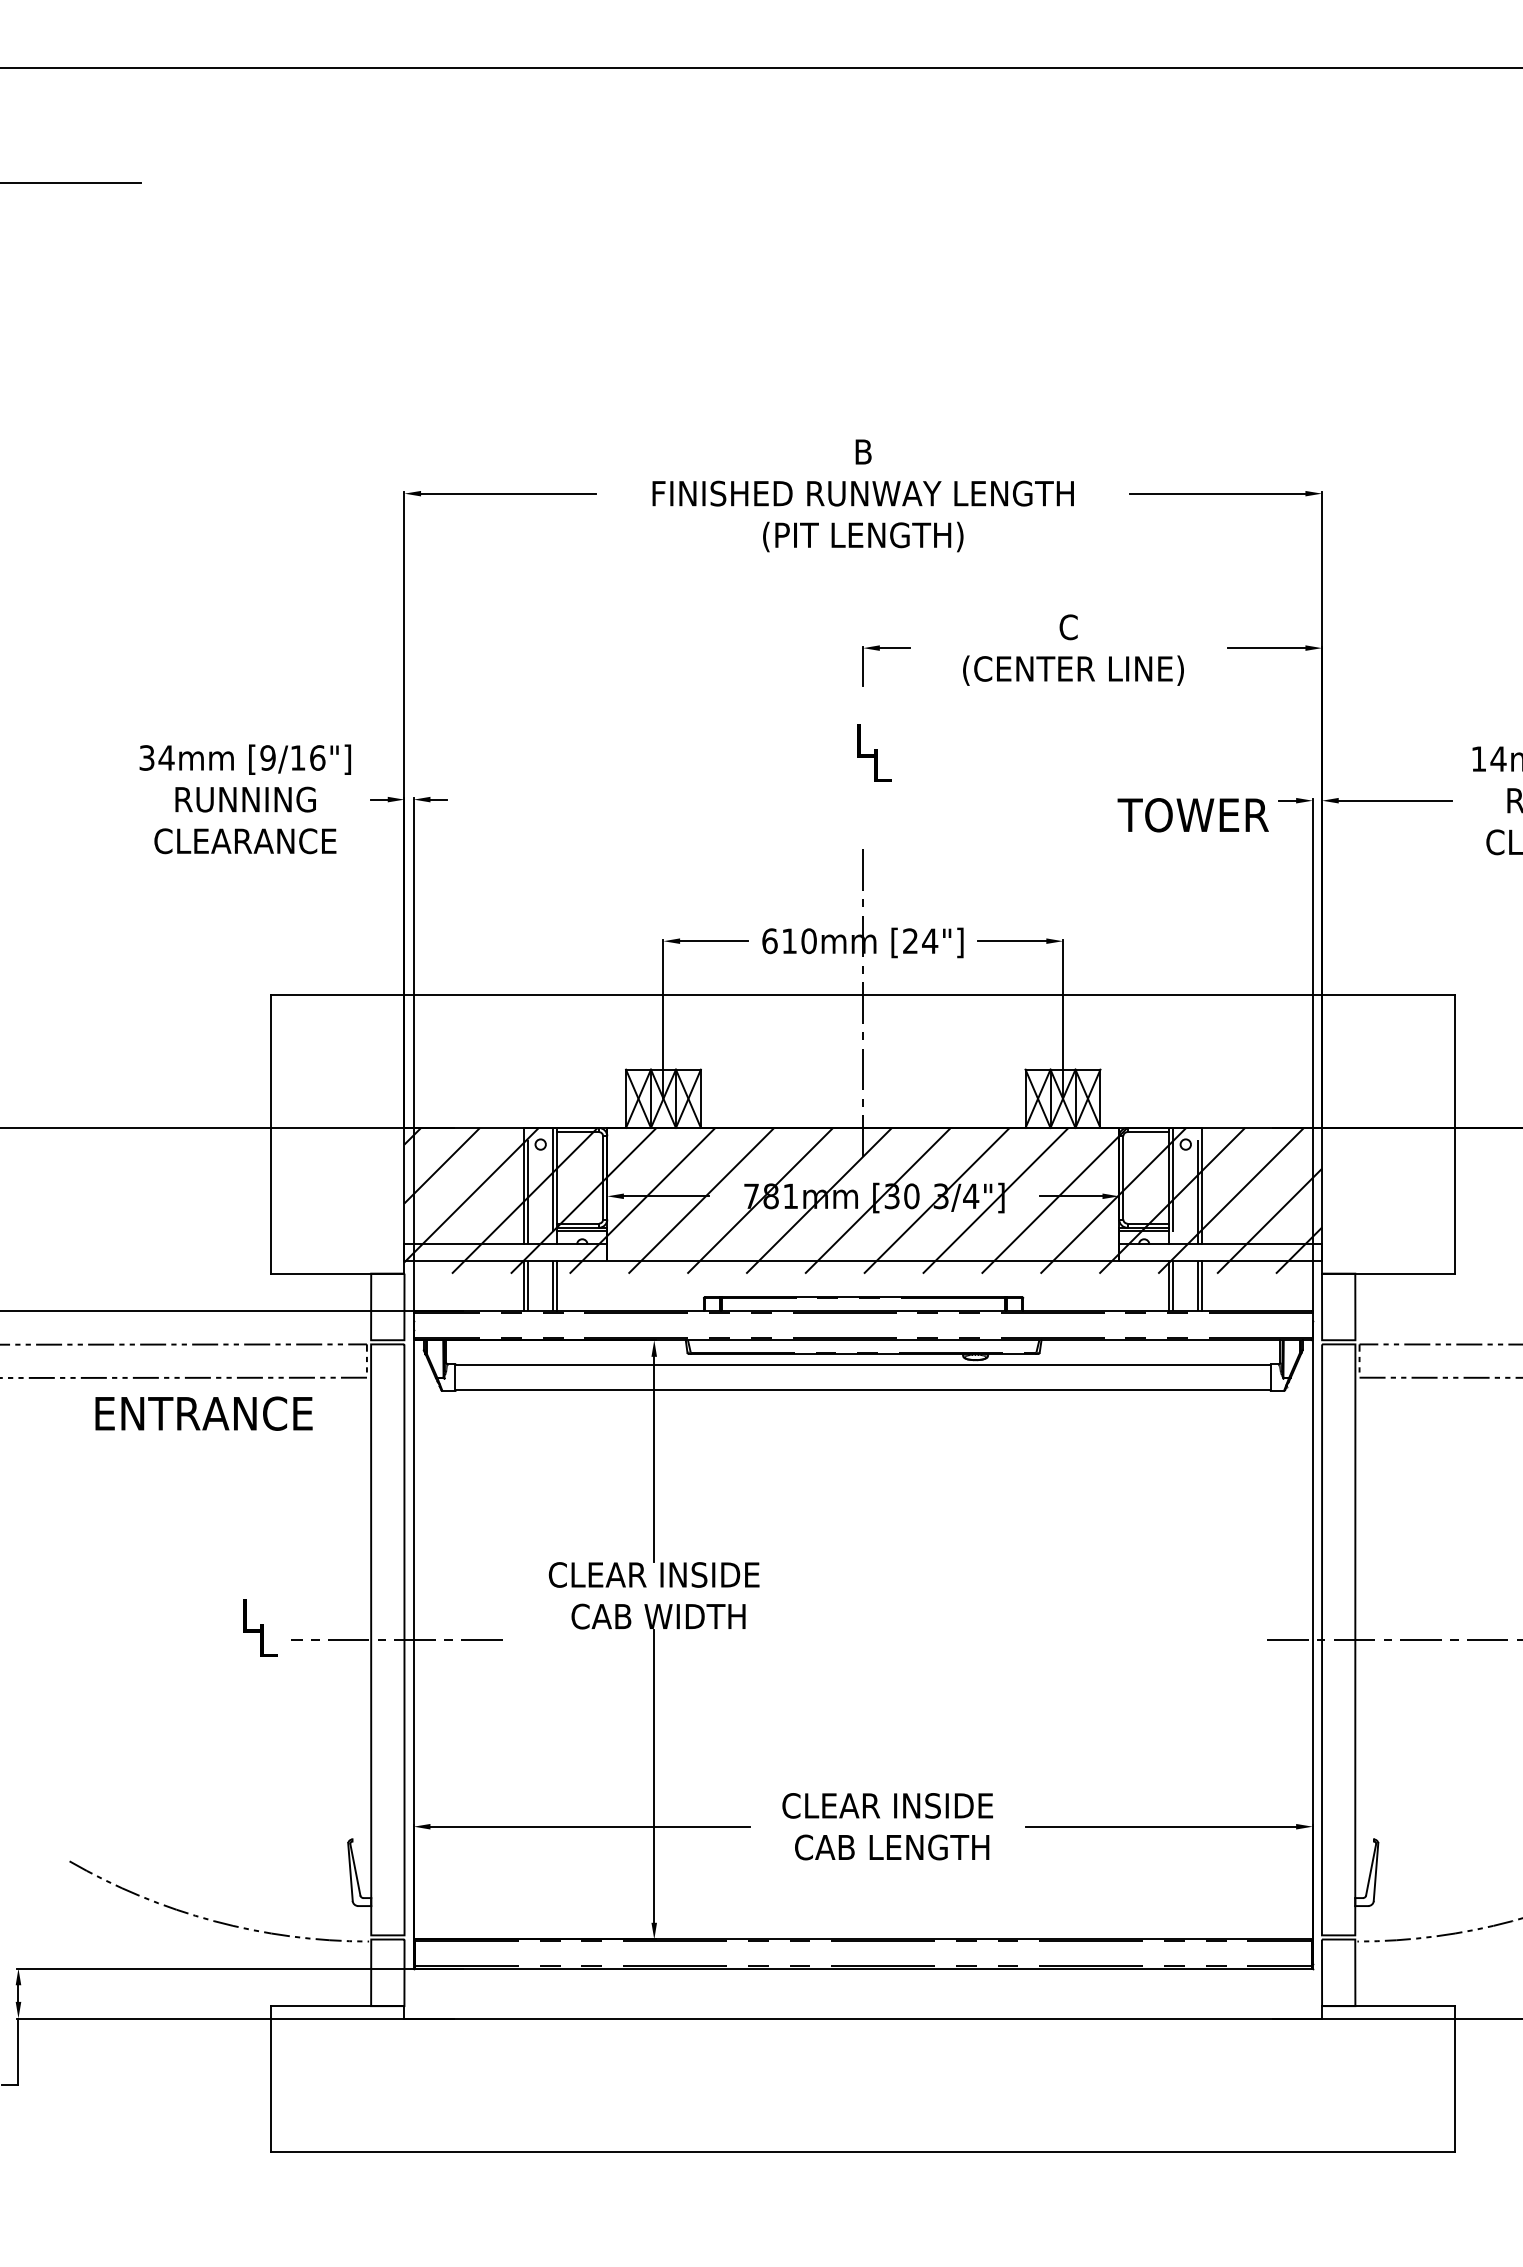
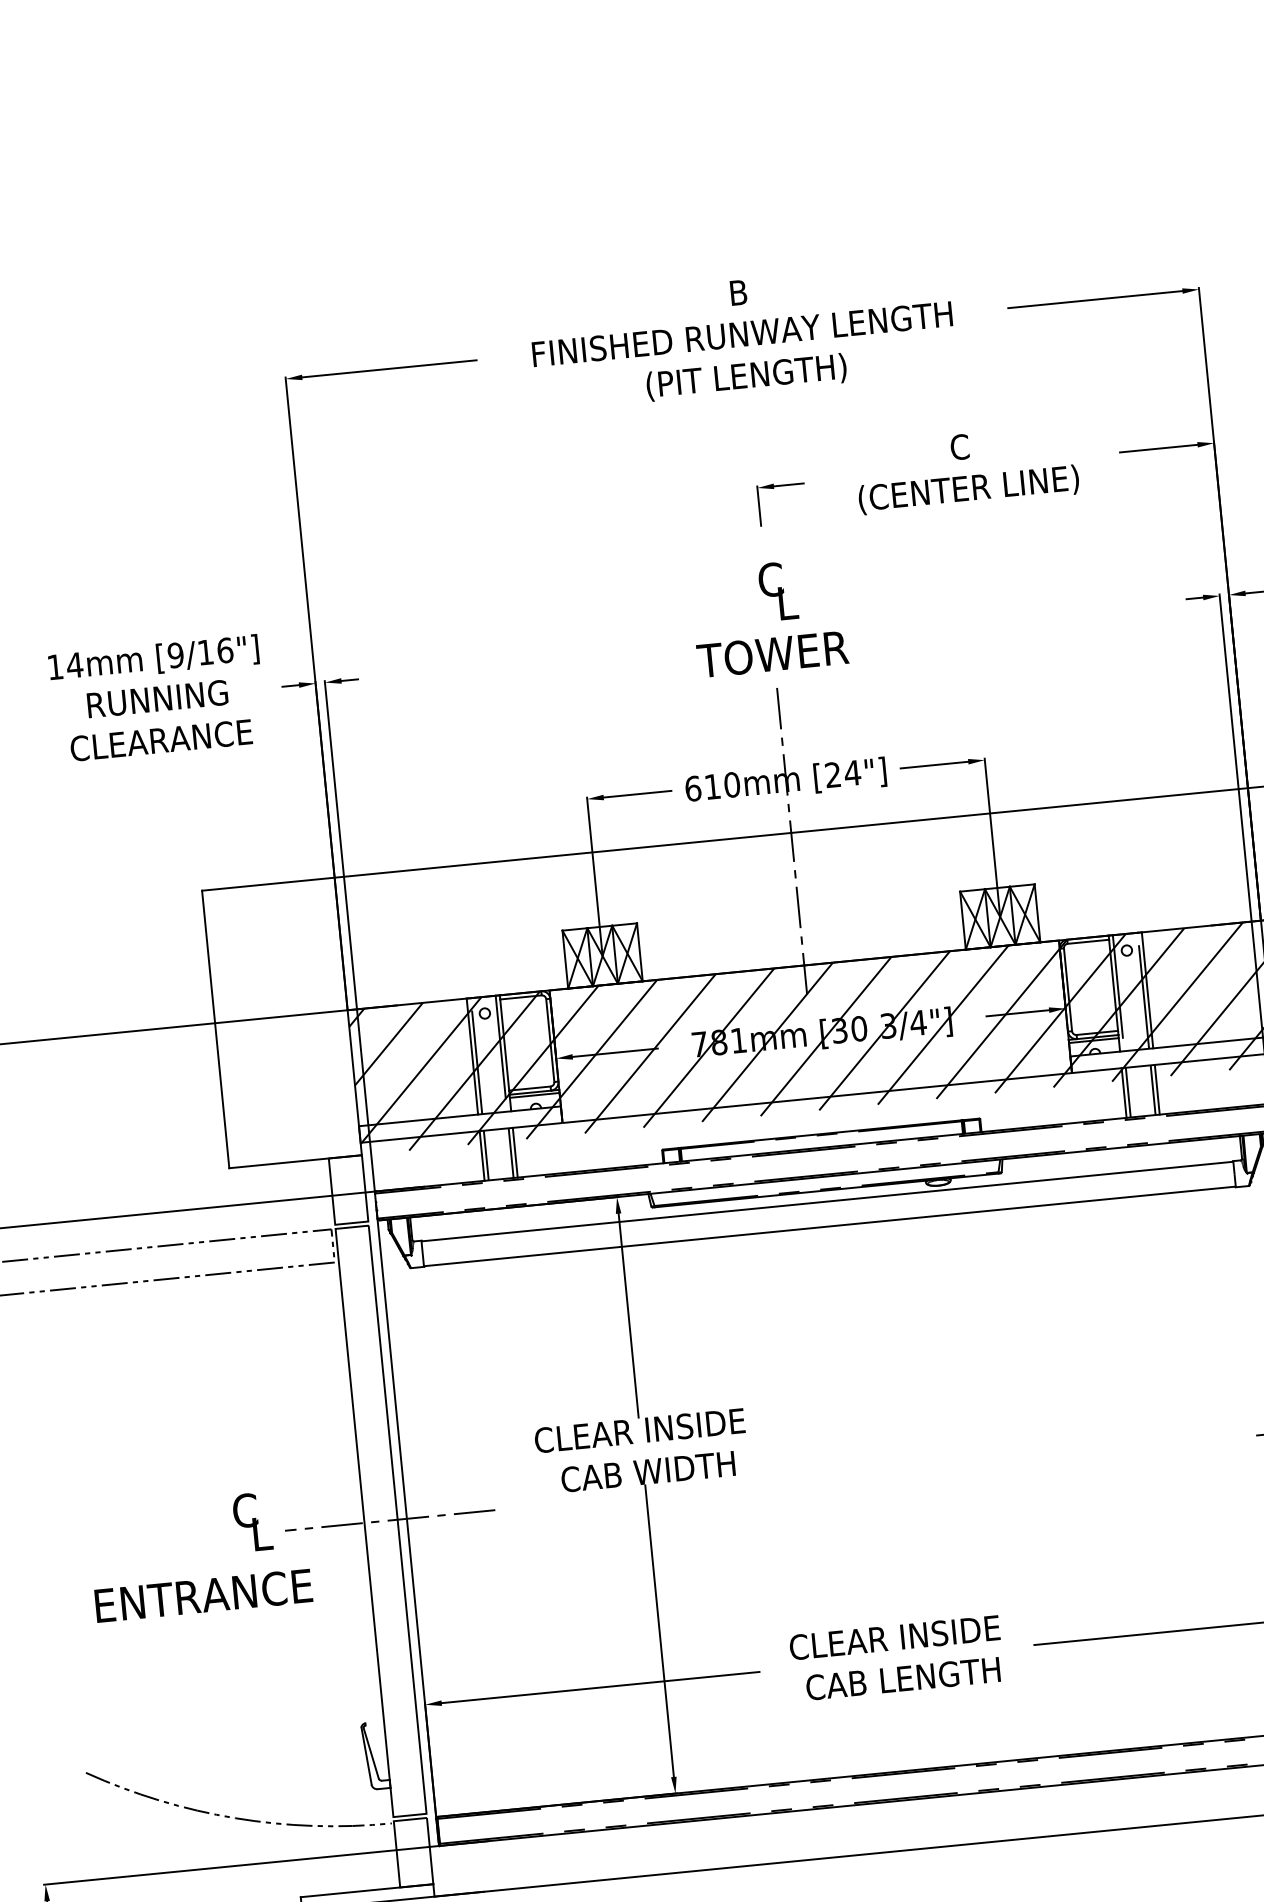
text: (867, 740) -> (770, 579), L -> C
text: (146, 757) -> (54, 666), 34mm -> 14mm
text: (1192, 815) -> (772, 654), moved
text: (203, 1413) -> (203, 1595), moved
text: (253, 1615) -> (245, 1510), L -> C

